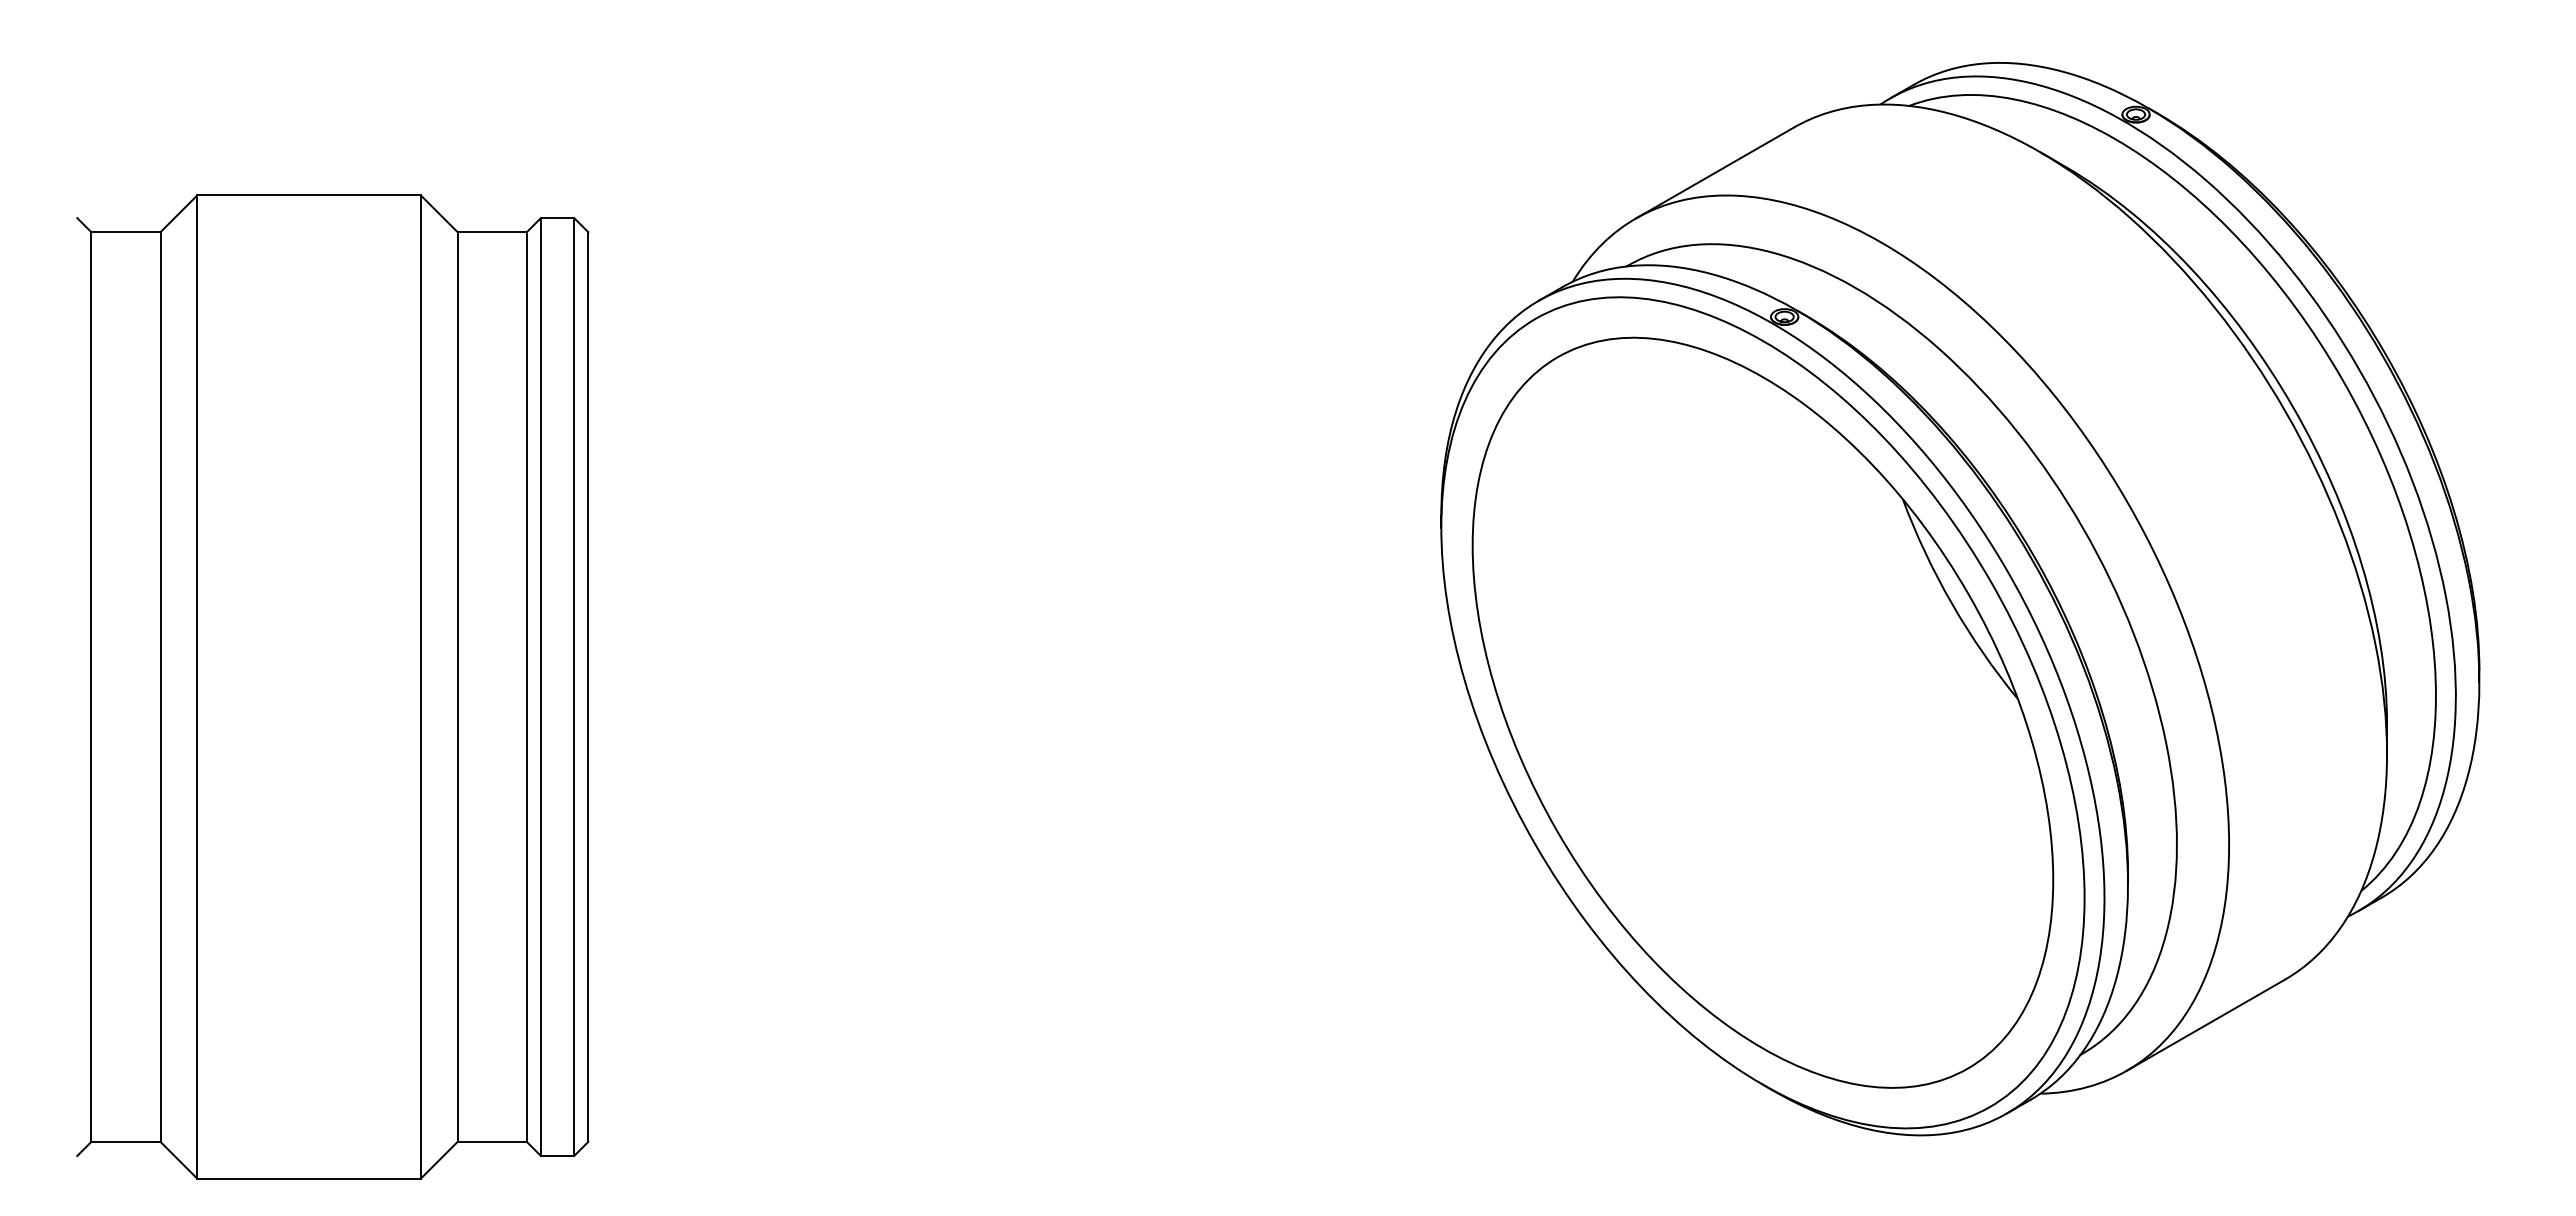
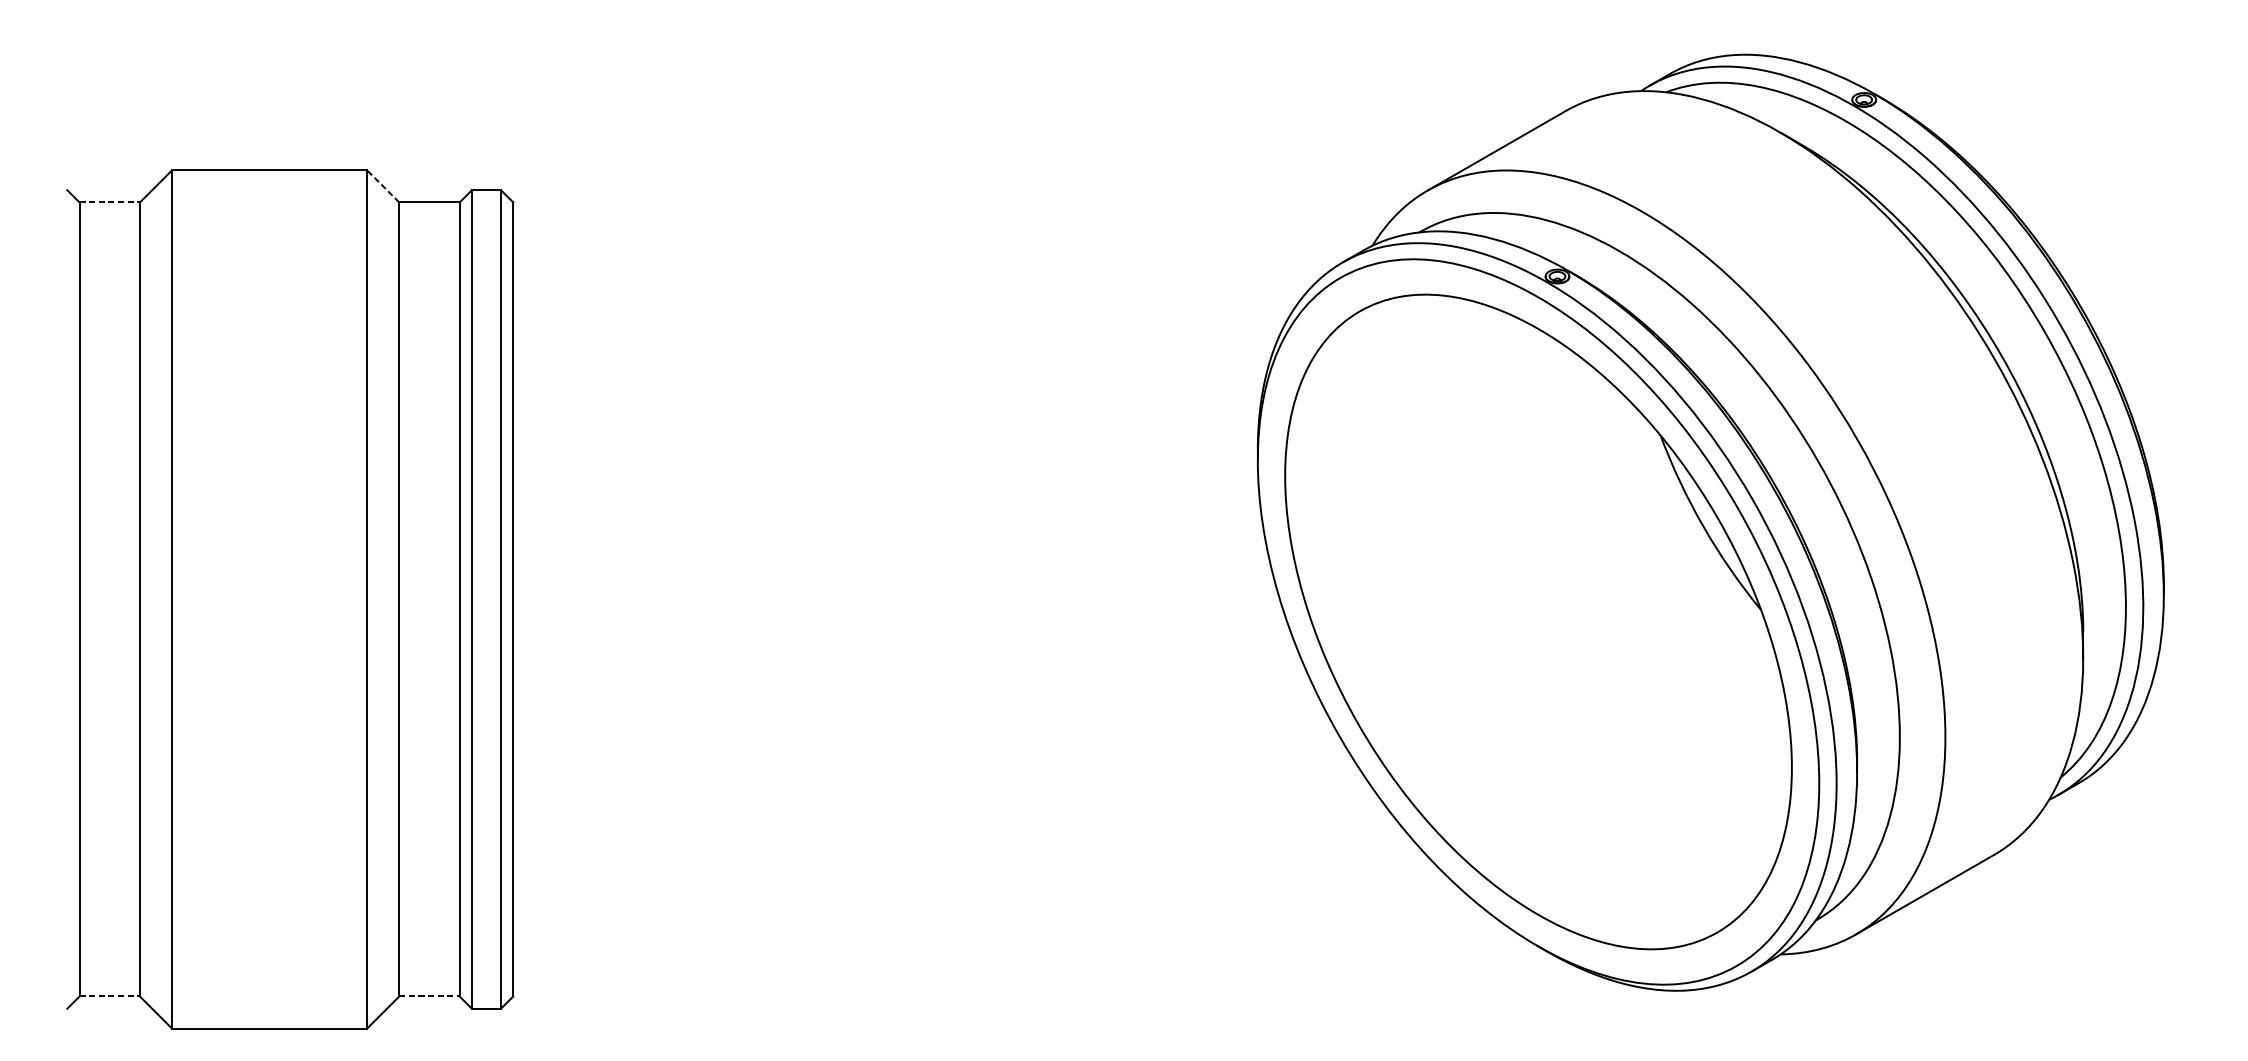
line: (438, 213) -> (382, 186), solid -> dashed
line: (125, 232) -> (109, 202), solid -> dashed
line: (125, 1141) -> (109, 996), solid -> dashed
line: (492, 1141) -> (429, 996), solid -> dashed

